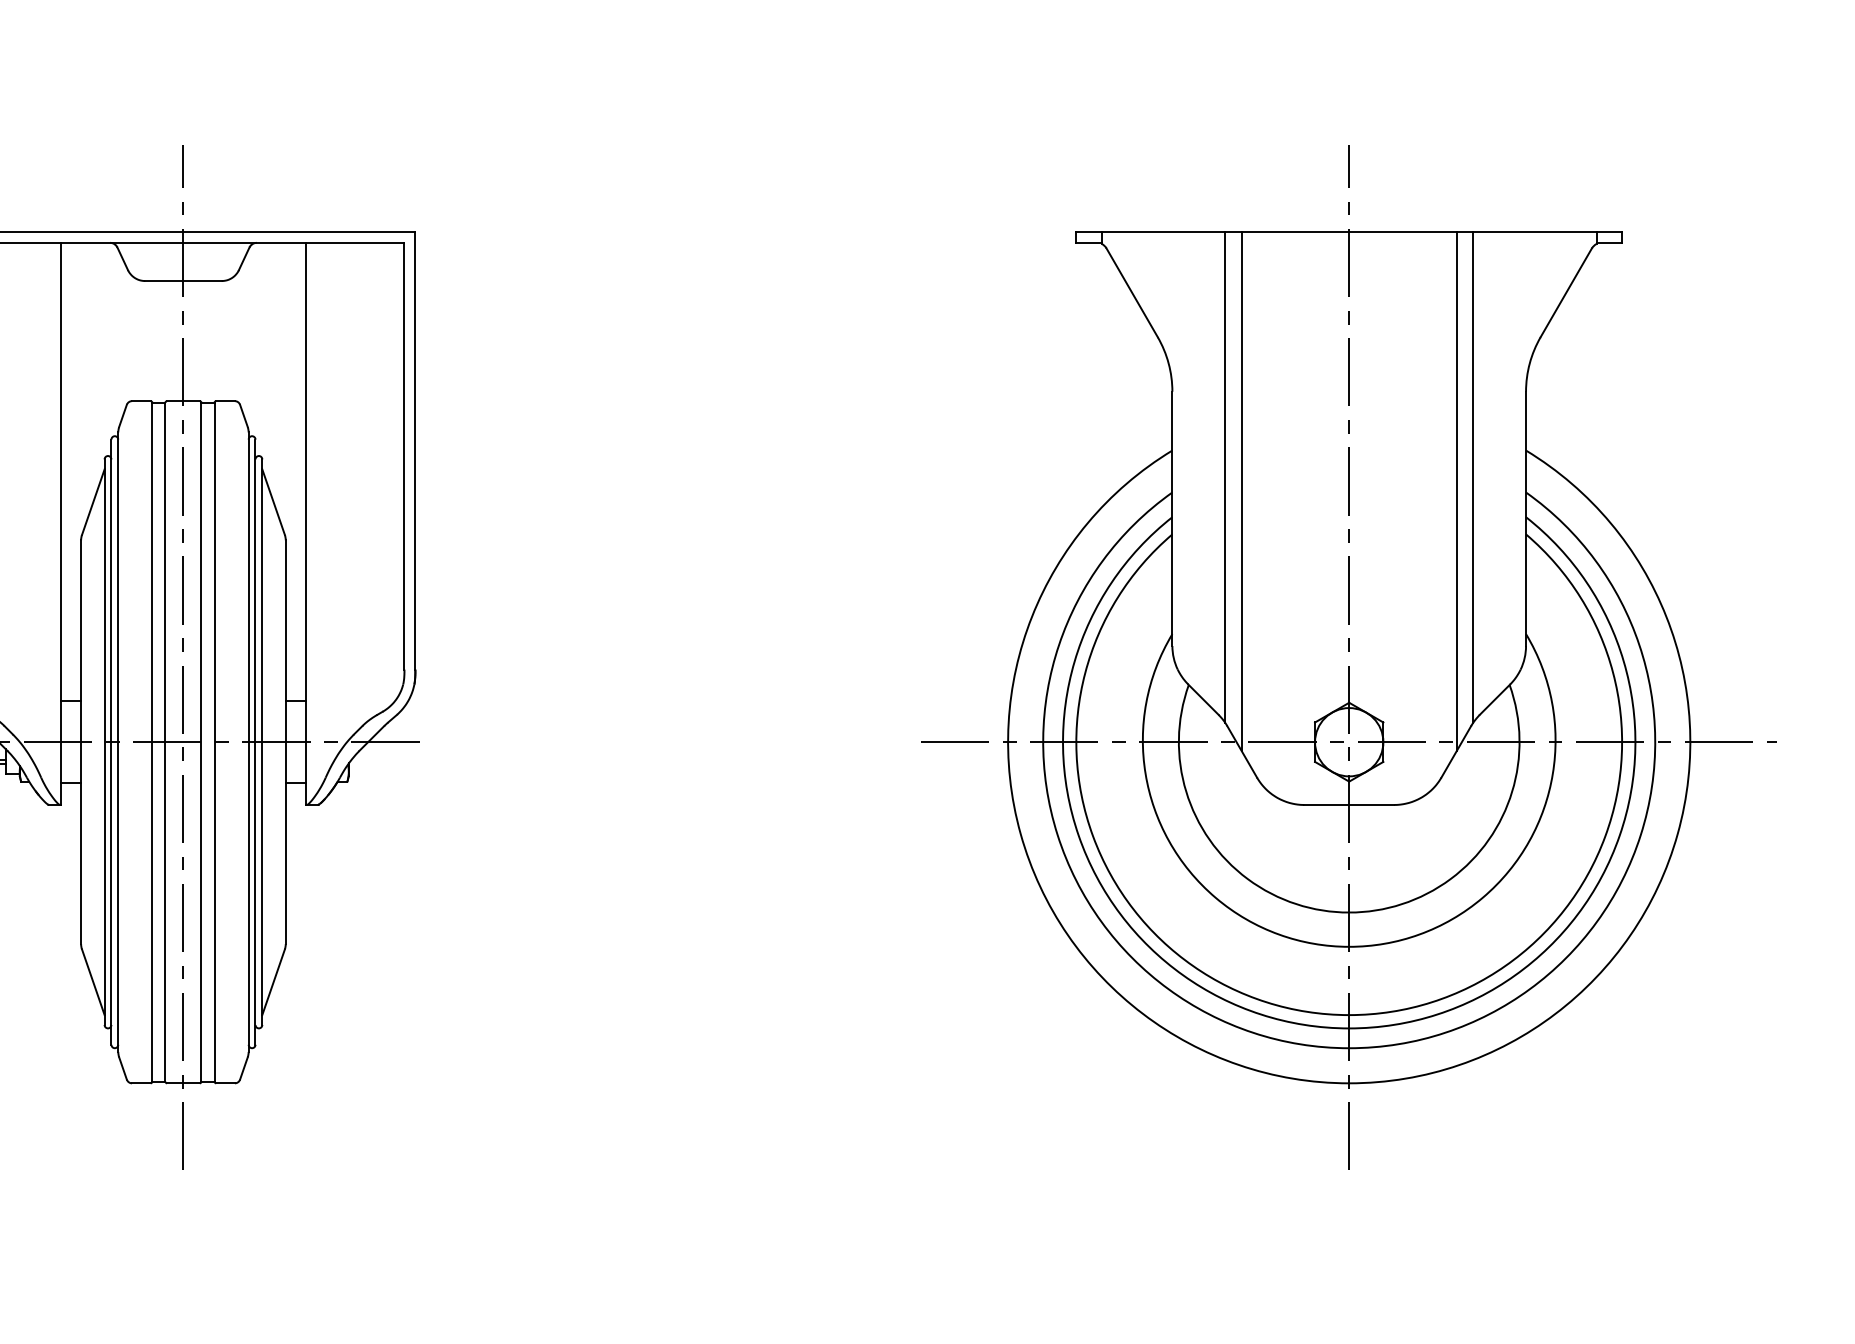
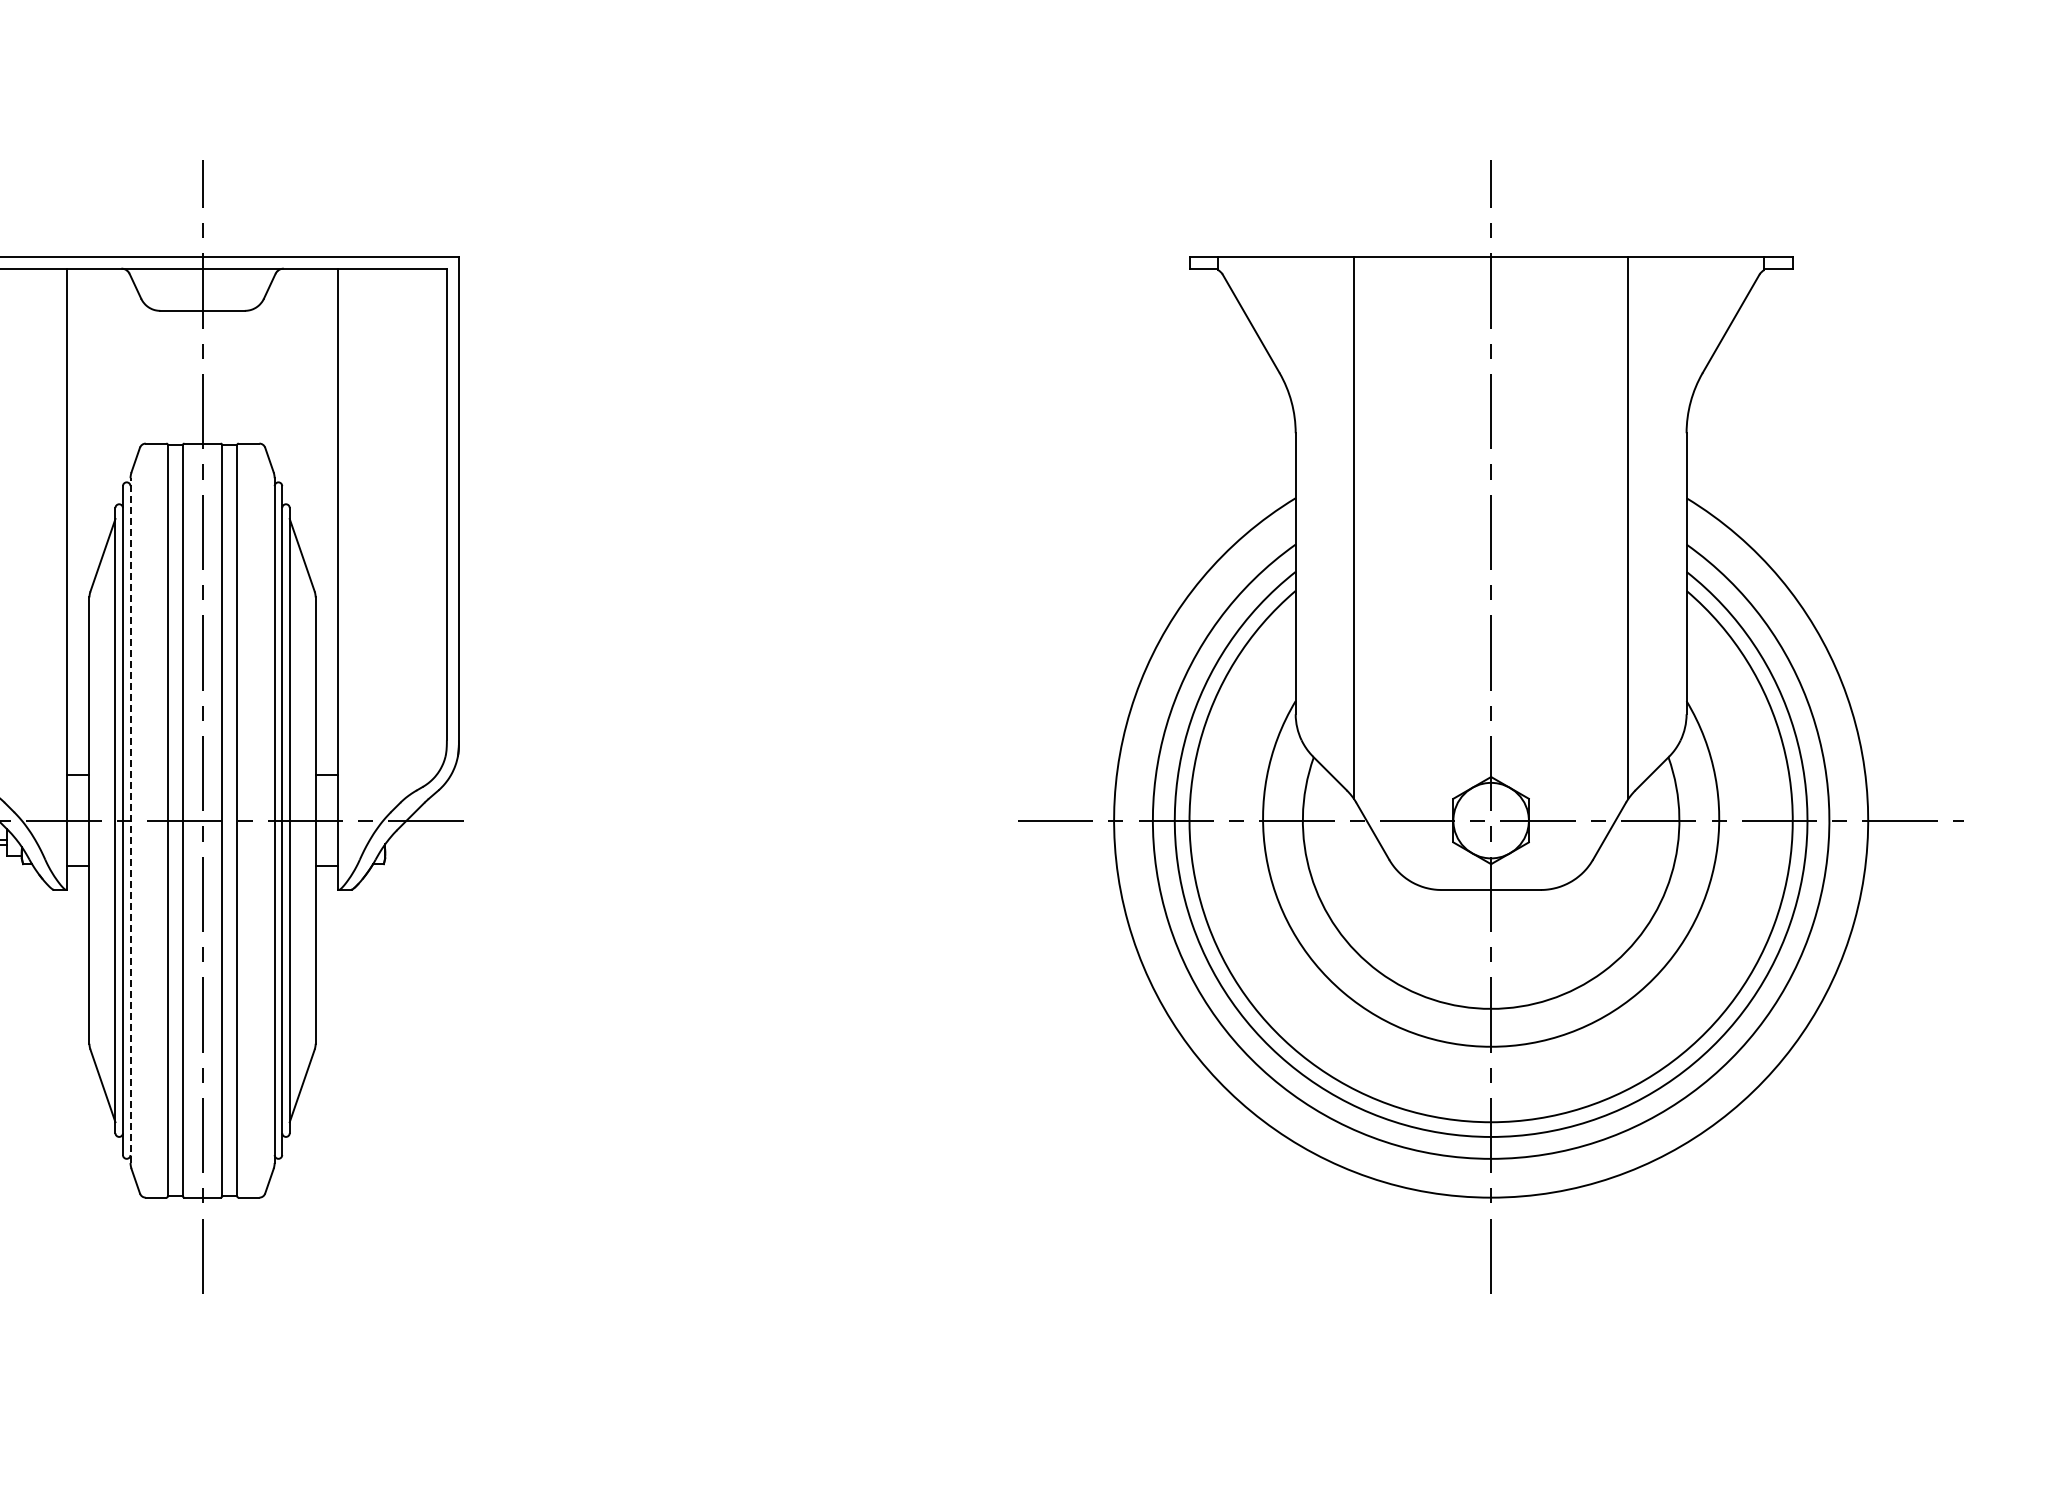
line: (1241, 491) -> (1372, 543), removed
line: (1457, 491) -> (1610, 543), removed
line: (118, 742) -> (130, 820), solid -> dashed

